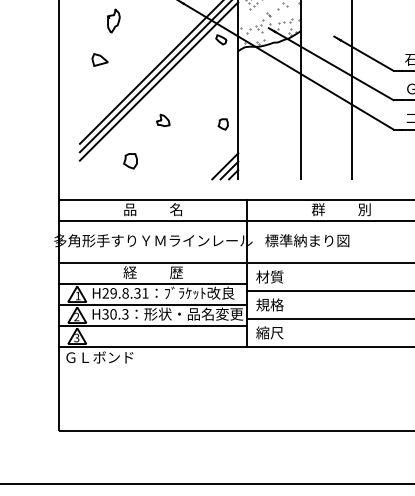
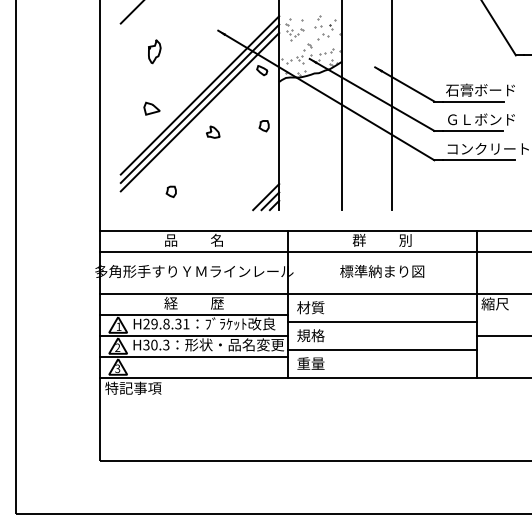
part: (99, 59) -> (151, 108), moved
part: (163, 119) -> (213, 131), moved
part: (222, 124) -> (263, 126), moved
part: (129, 160) -> (170, 191), size x0.71
text: (307, 240) -> (382, 271), moved
text: (269, 332) -> (310, 363), 縮尺 -> 重量
text: (98, 356) -> (139, 387), ＧＬボンド -> 特記事項

